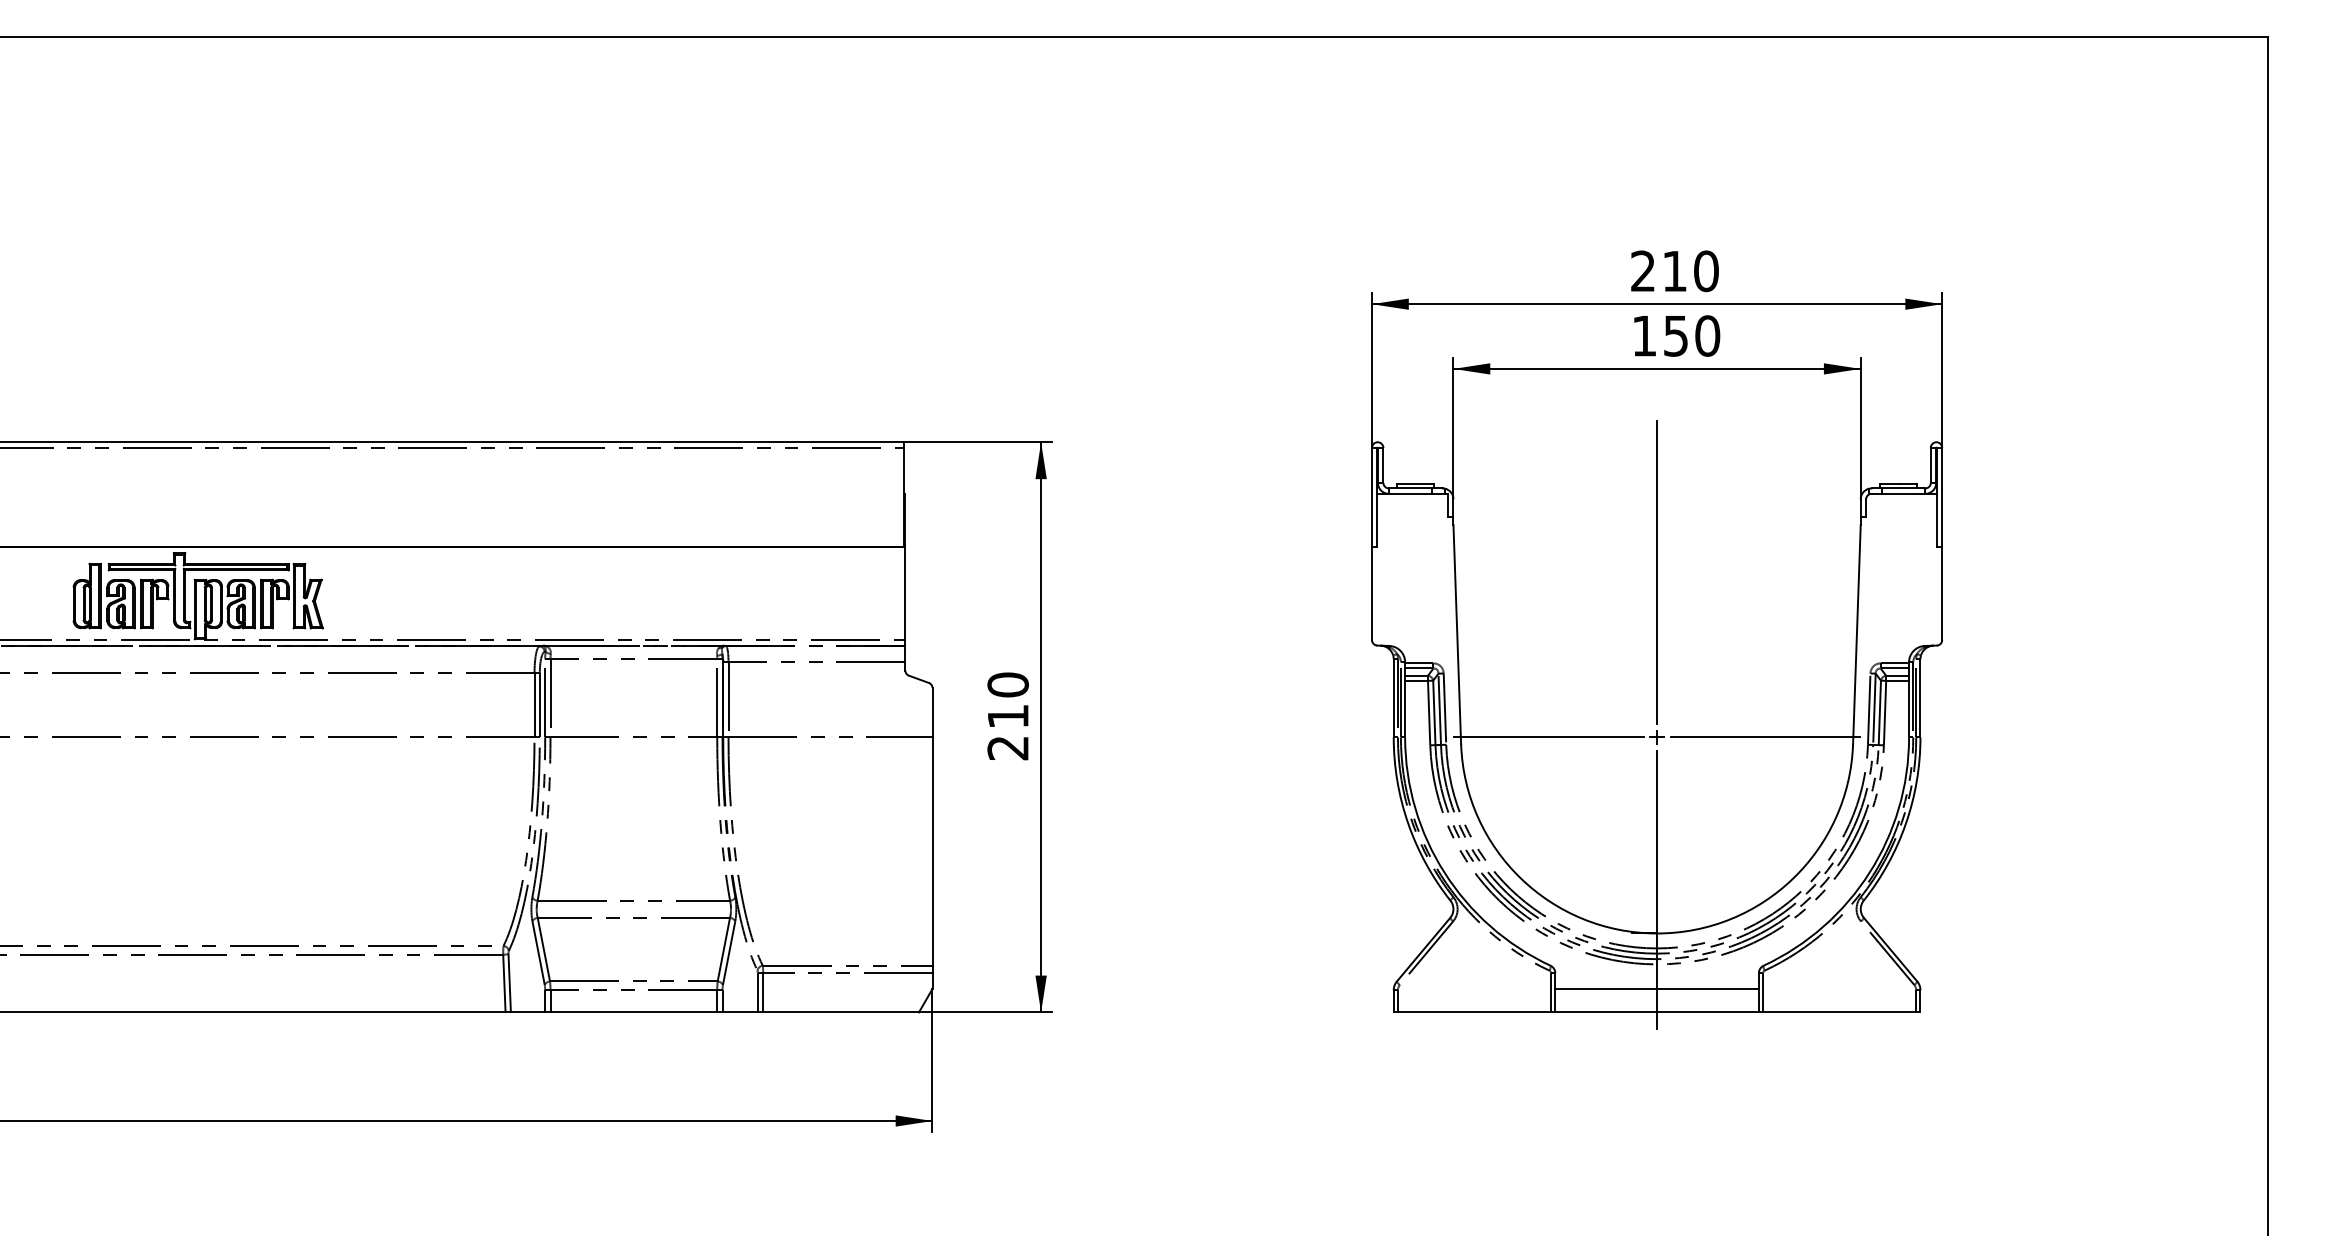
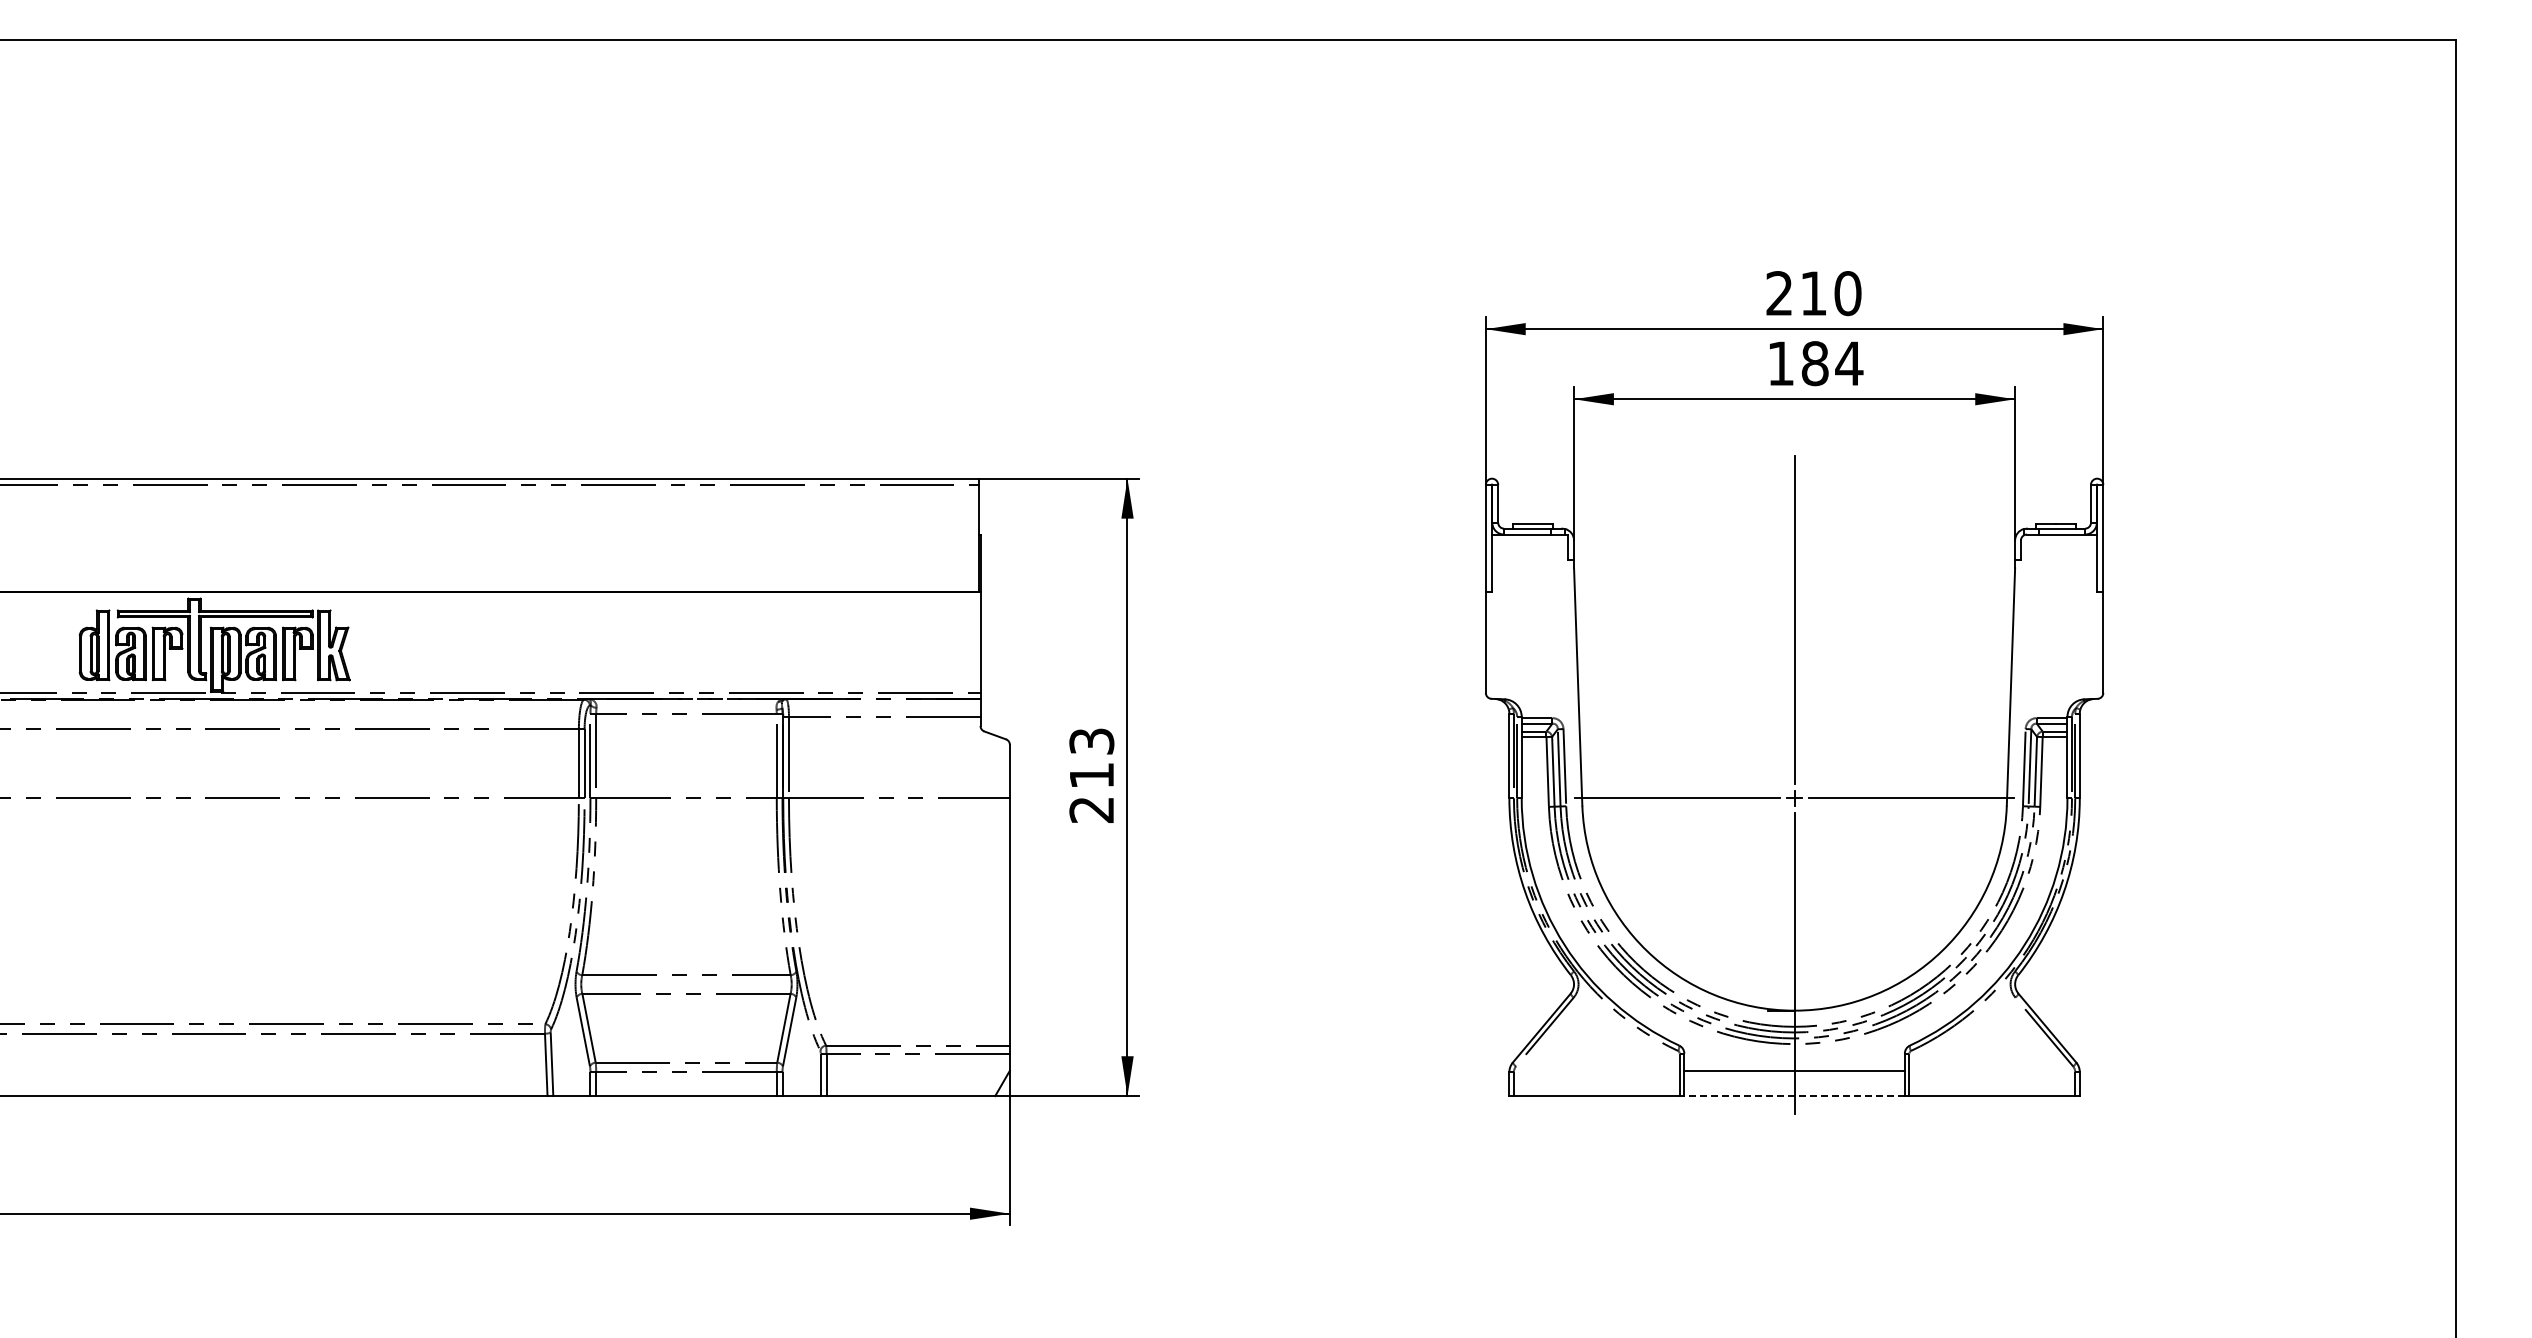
text: (1692, 335) -> (1832, 363), 150 -> 184
text: (1007, 684) -> (1091, 741), 210 -> 213
line: (1657, 1012) -> (1794, 1096), solid -> dashed

